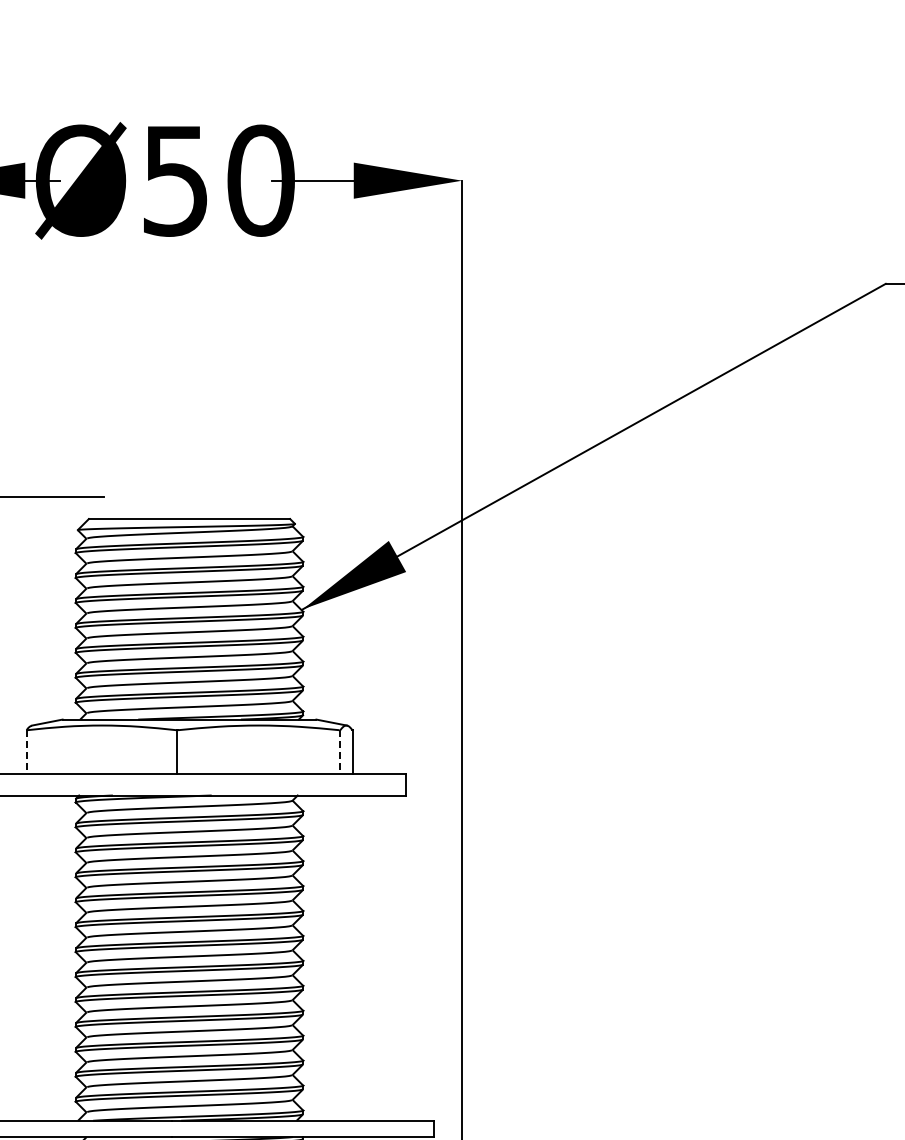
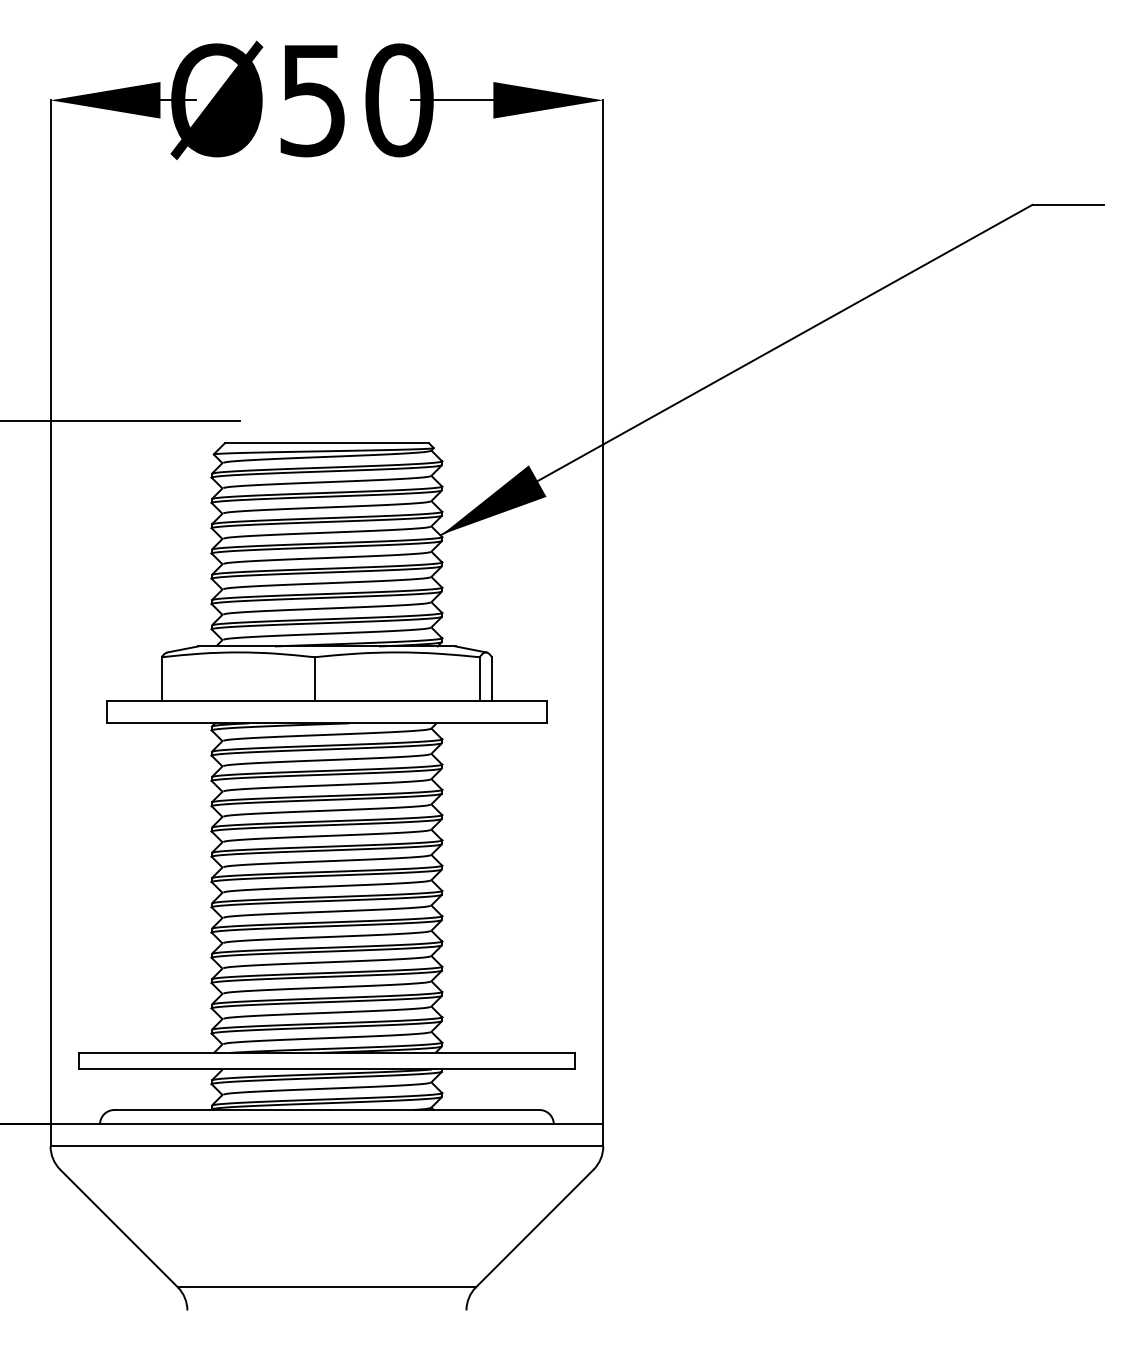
line: (26, 752) -> (161, 679), dashed -> solid
line: (340, 752) -> (479, 679), dashed -> solid

